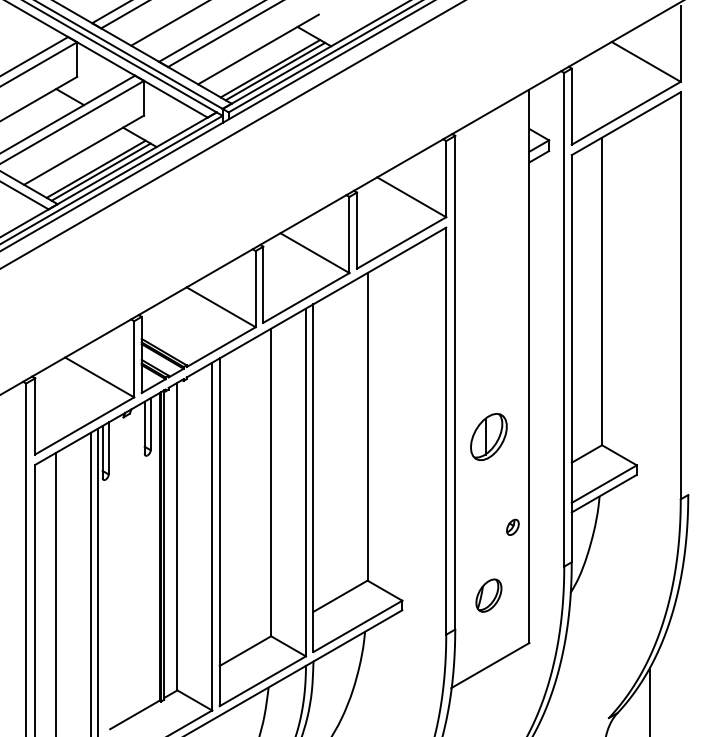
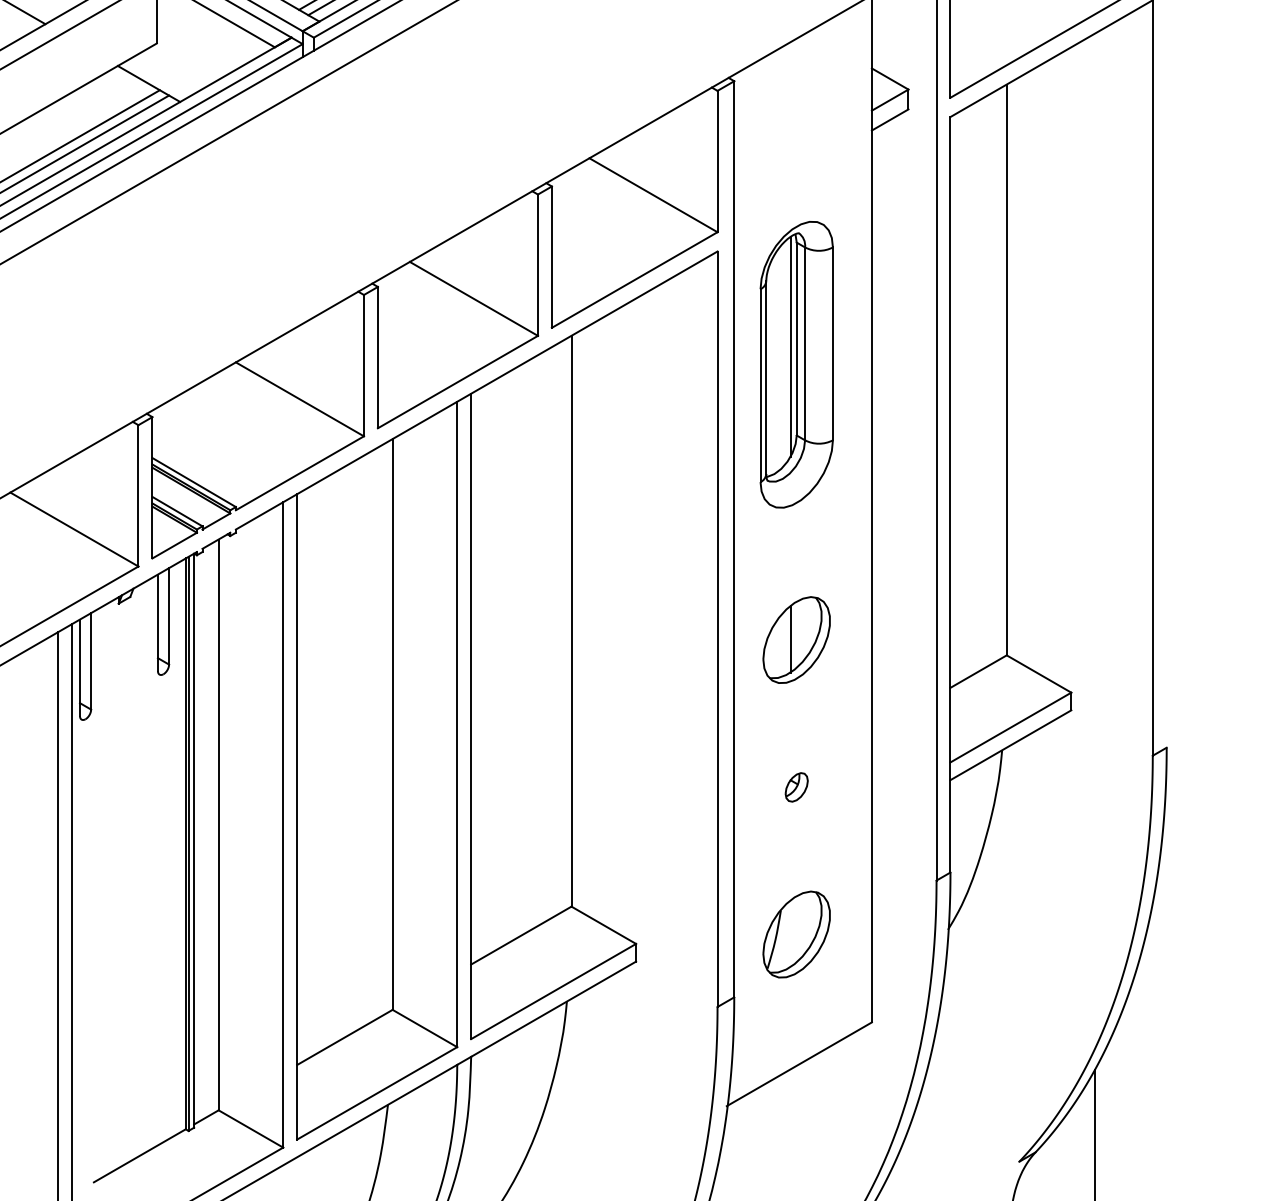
part: (488, 288) -> (795, 364), added
part: (512, 526) -> (795, 785), moved
part: (488, 595) -> (795, 934), size x1.43

